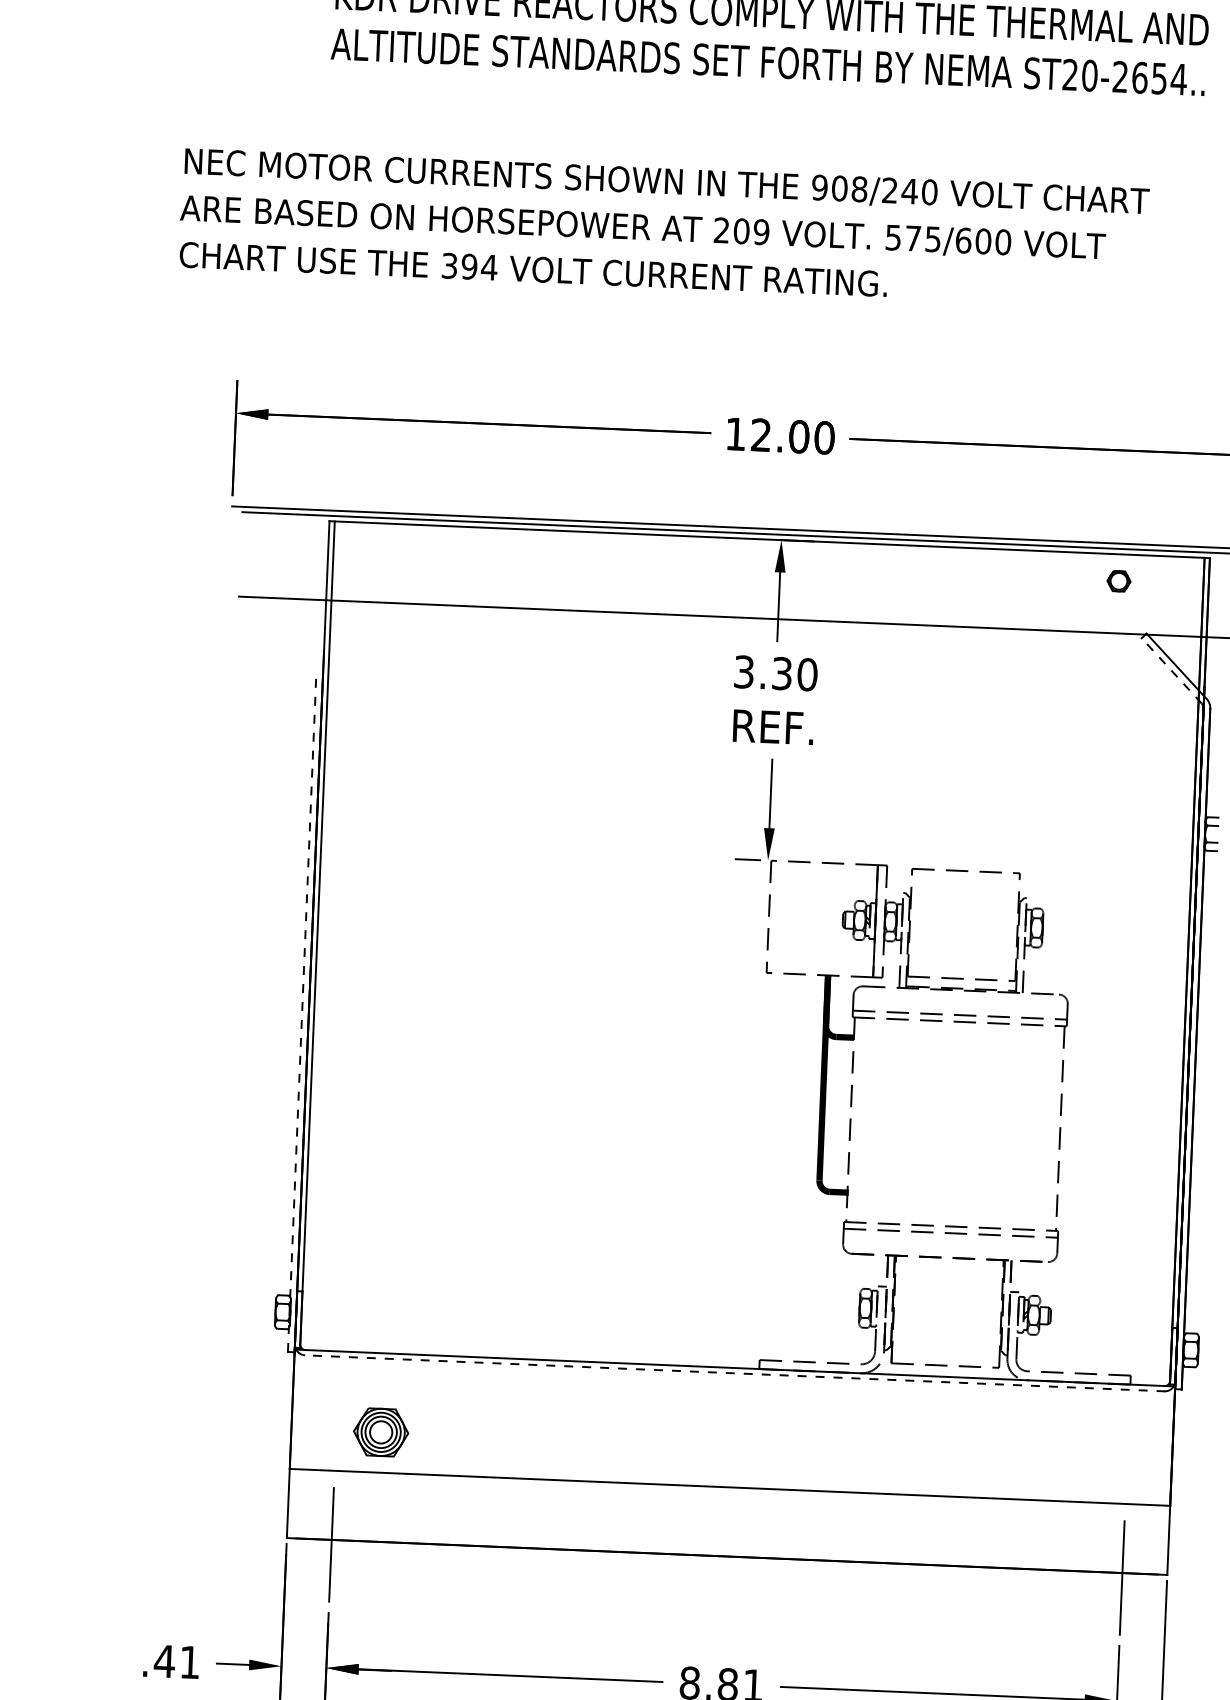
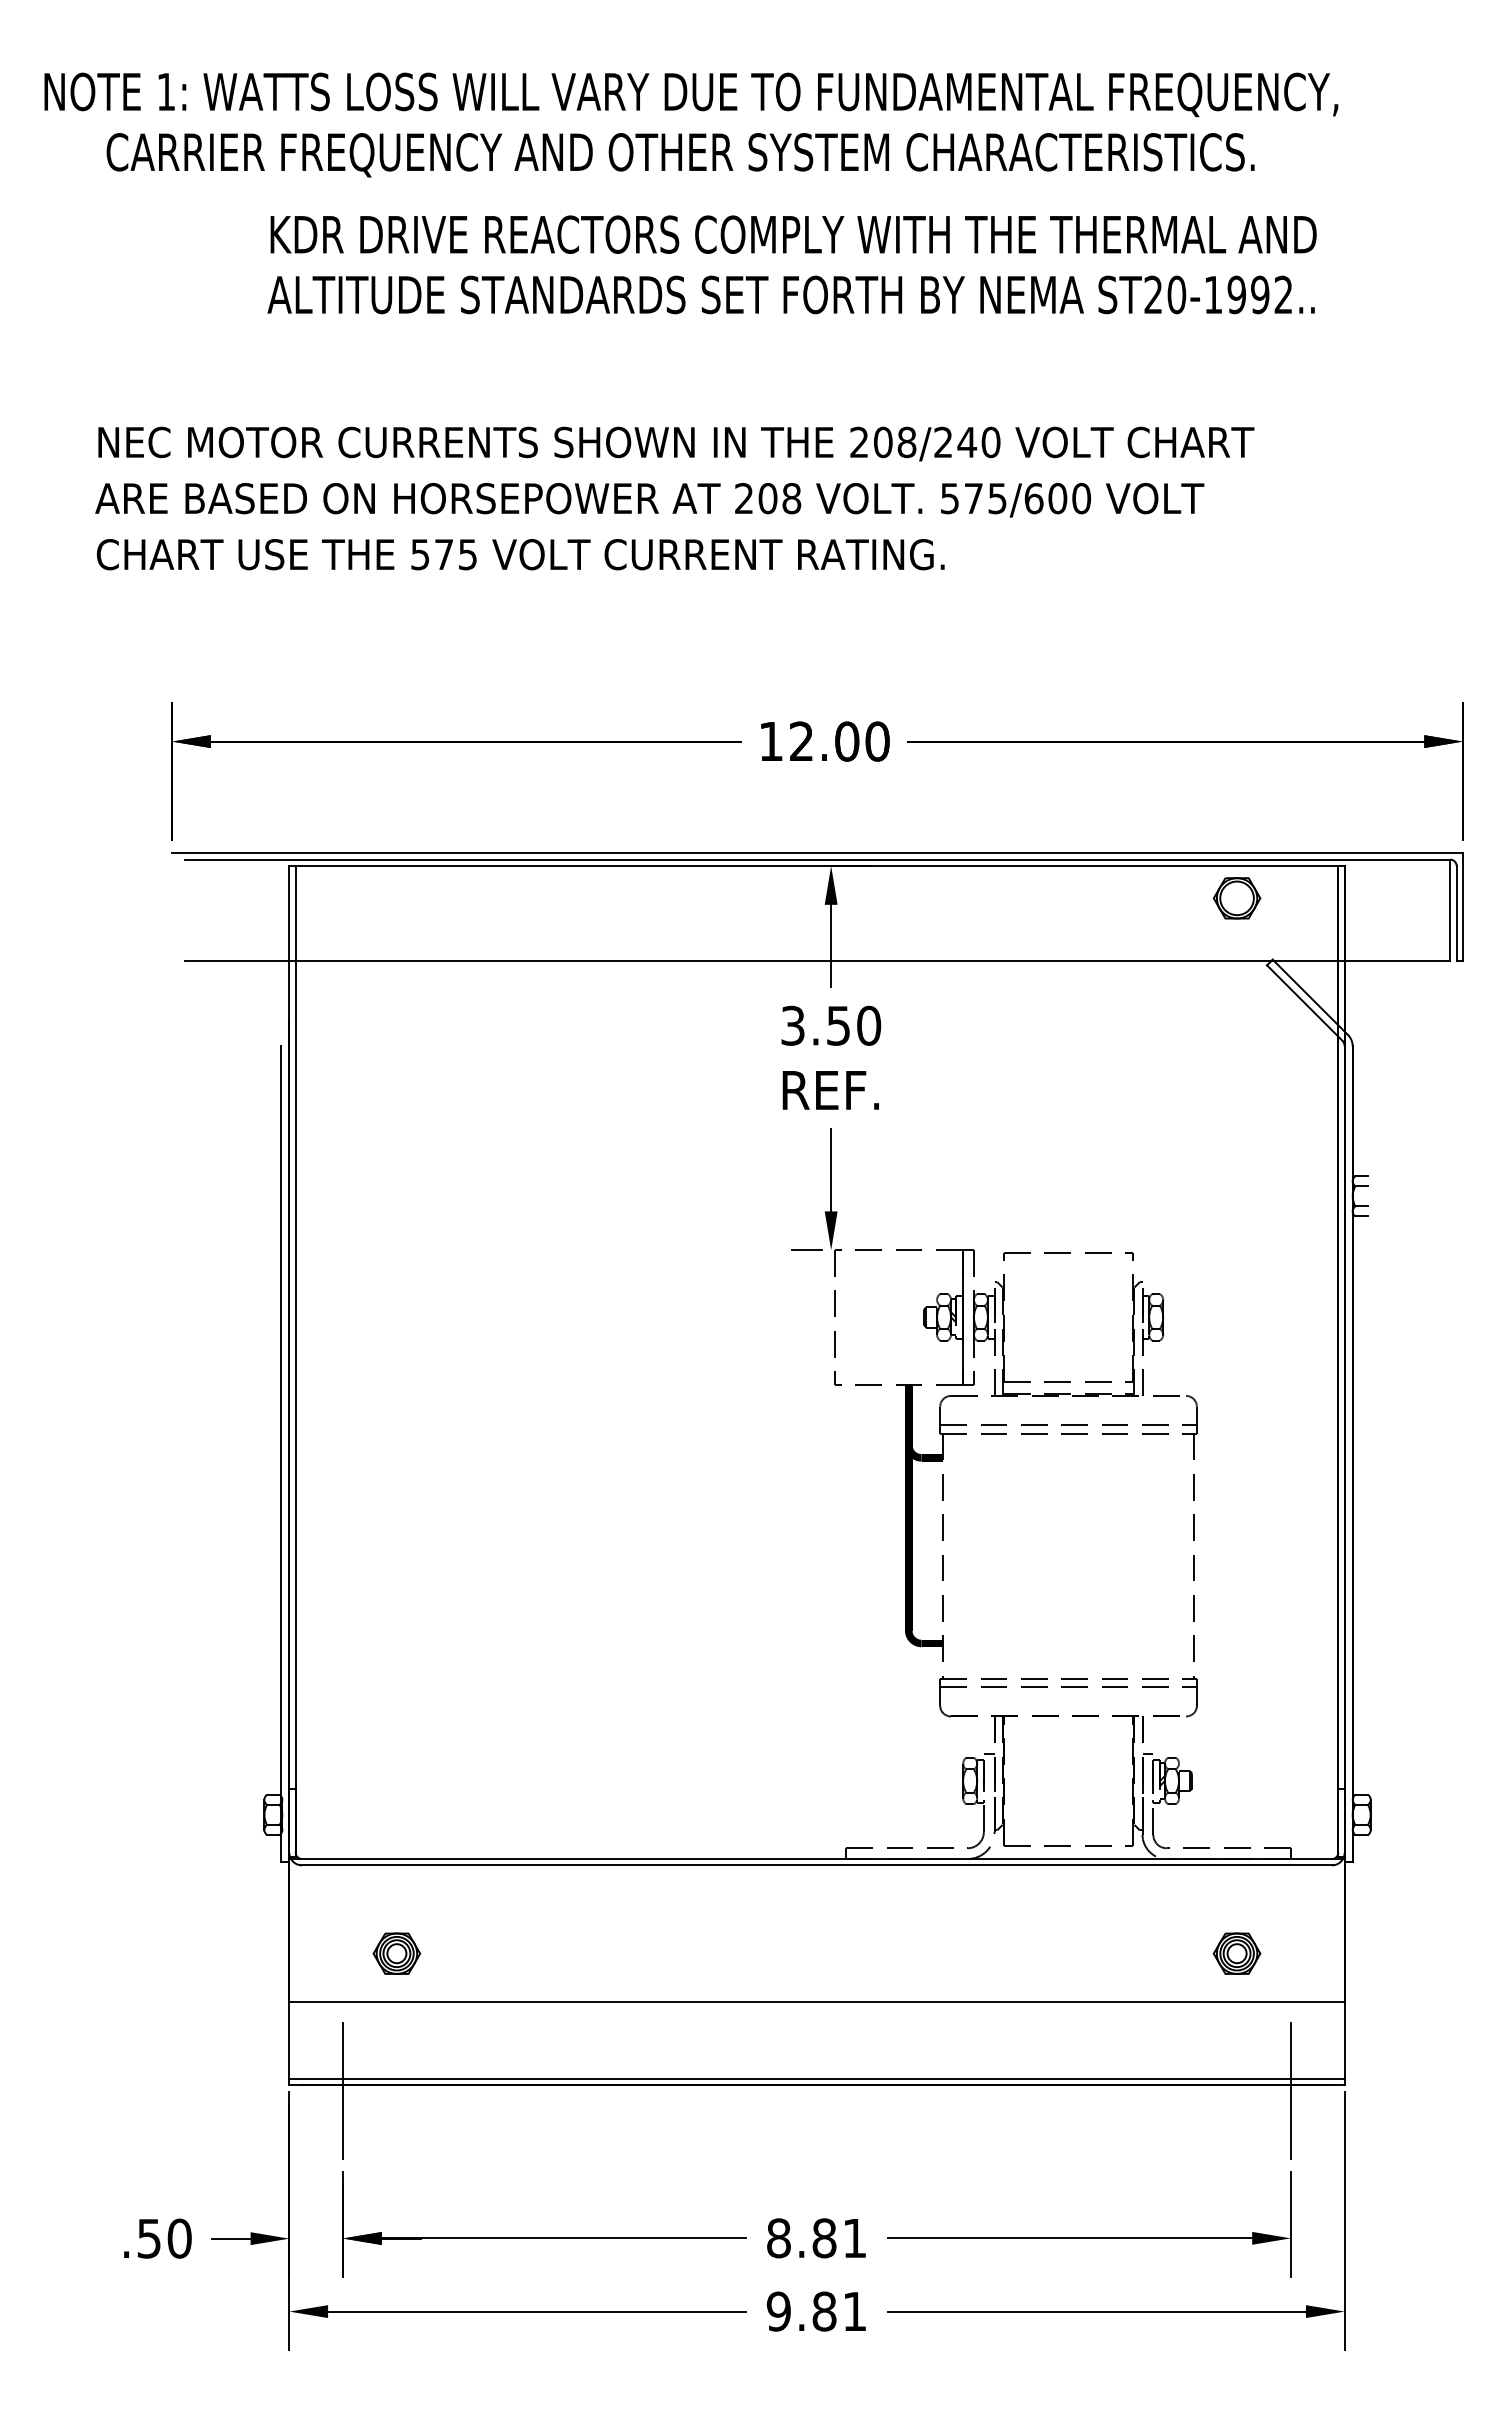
text: (1149, 77) -> (1248, 294), ST20-2654.. -> ST20-1992..
text: (819, 187) -> (859, 442), 908/240 -> 208/240
text: (761, 232) -> (791, 498), 209 -> 208
text: (469, 266) -> (444, 554), 394 -> 575
part: (1118, 581) -> (1236, 898), size x1.67
line: (1171, 670) -> (1304, 1002), dashed -> solid
text: (782, 673) -> (838, 1025), 3.30 -> 3.50
line: (302, 1011) -> (281, 1454), dashed -> solid
line: (734, 1373) -> (816, 1865), dashed -> solid
part: (380, 1432) -> (396, 1953), size x0.71
part: (1081, 1461) -> (1236, 1953), added
line: (726, 1551) -> (816, 2078), added
text: (176, 1661) -> (163, 2238), .41 -> .50

